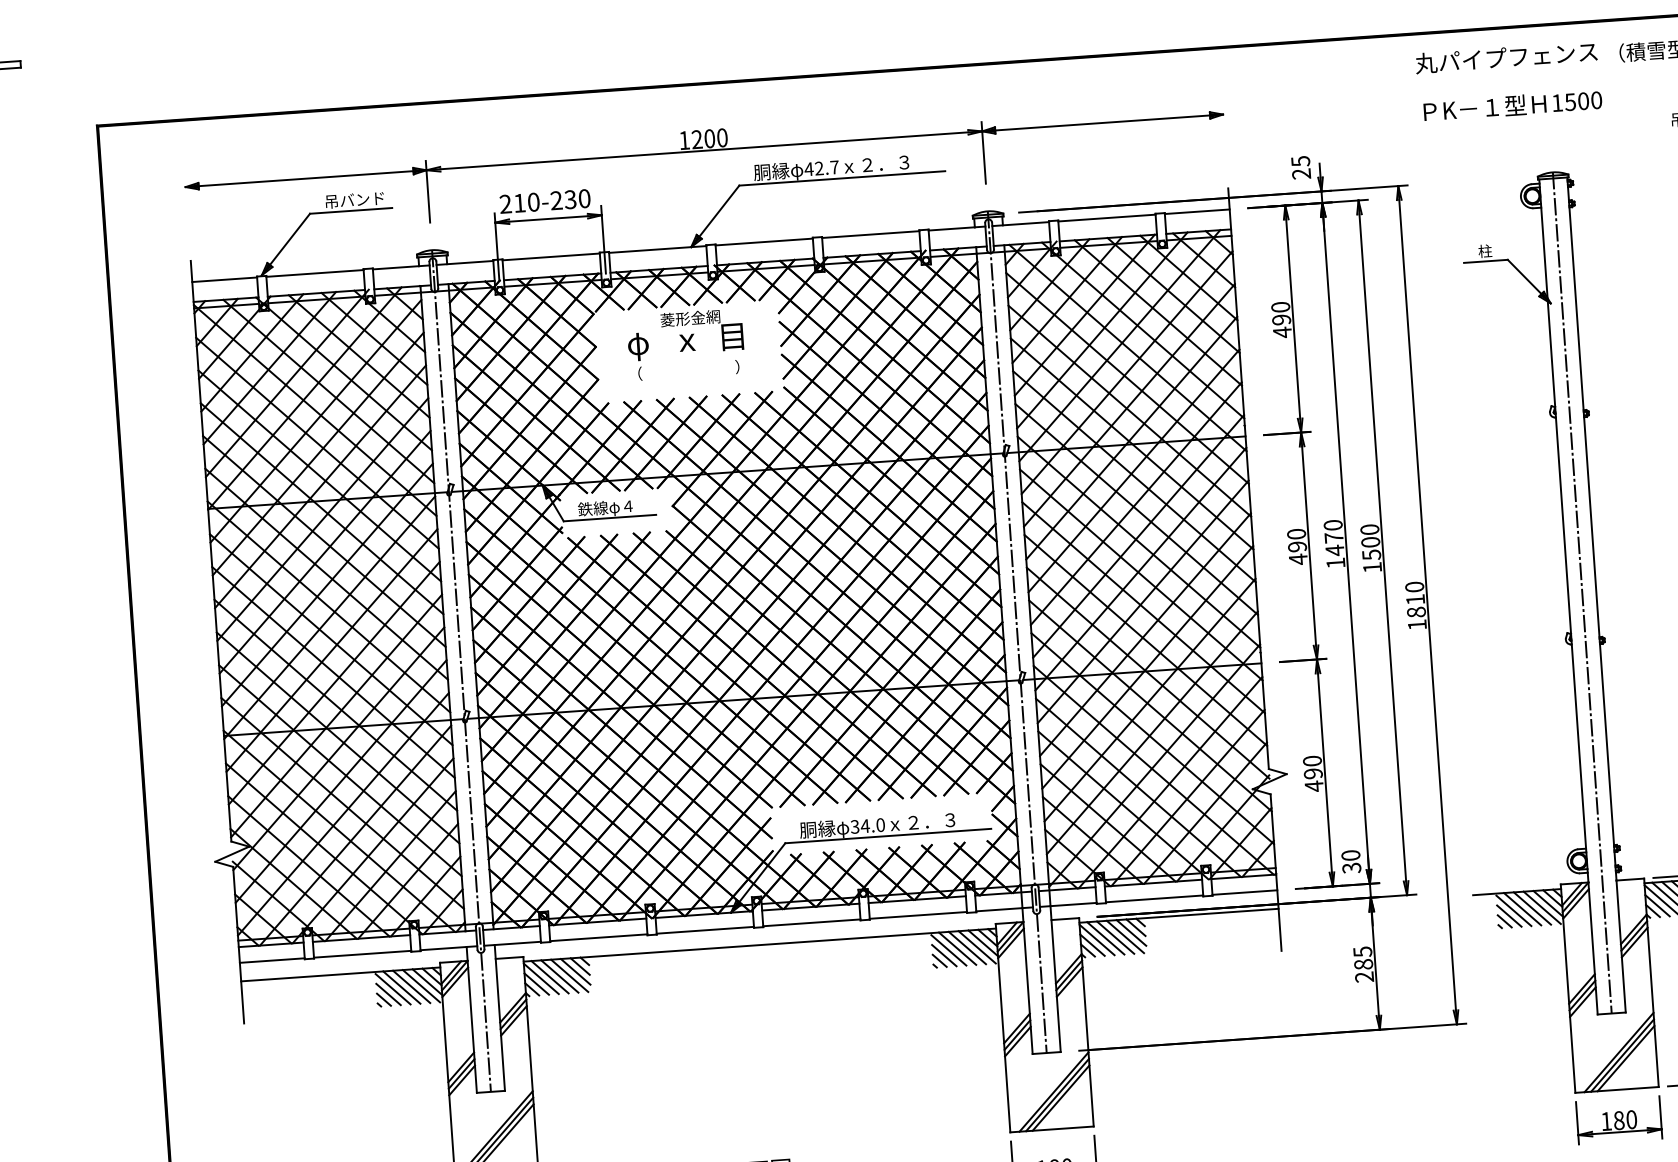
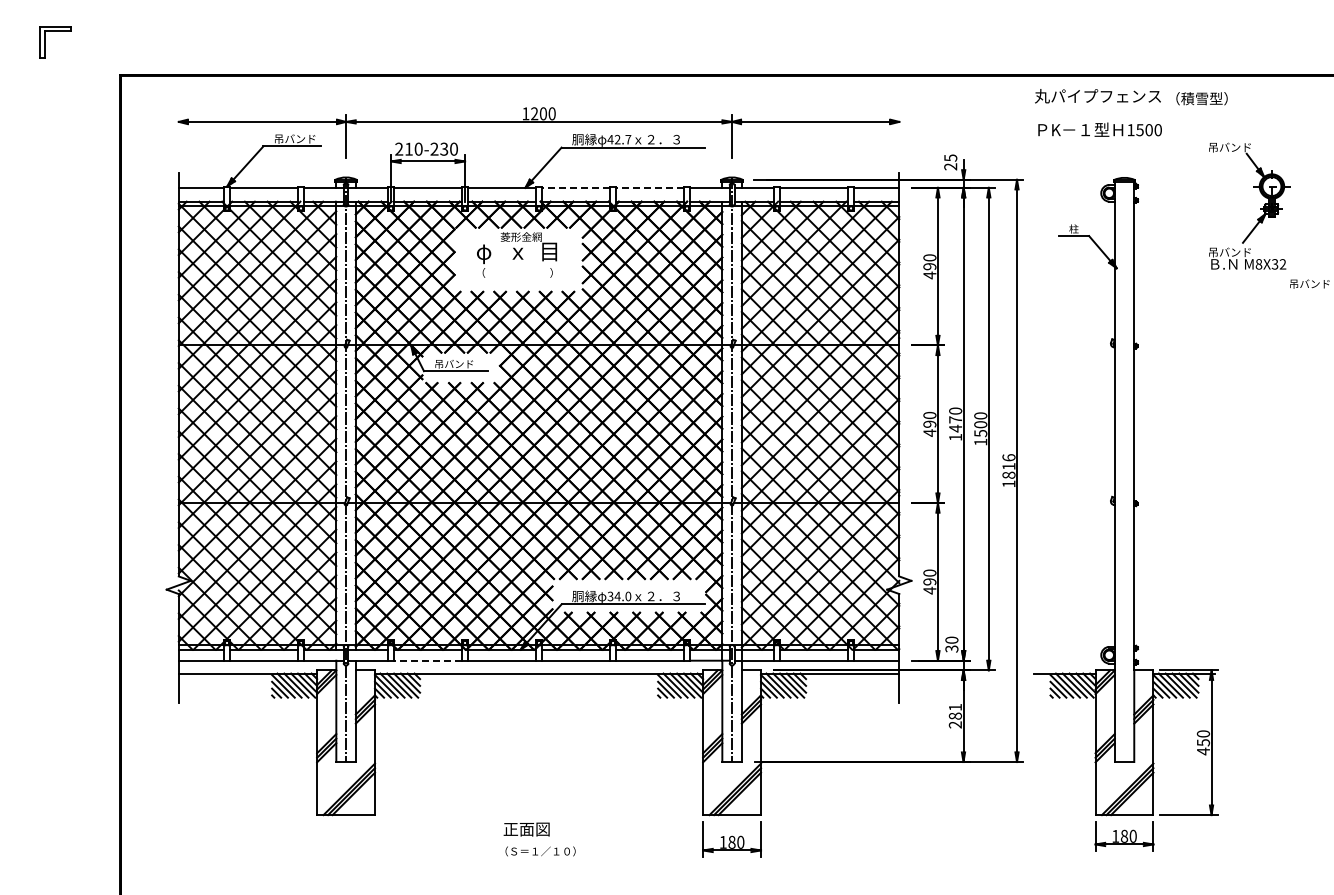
line: (871, 234) -> (650, 187), solid -> dashed
line: (764, 241) -> (576, 187), solid -> dashed
text: (605, 508) -> (453, 364), 鉄線φ４ -> 吊バンド
text: (1414, 586) -> (1008, 457), 1810 -> 1816
line: (1582, 592) -> (1124, 469), removed
line: (599, 937) -> (428, 660), solid -> dashed
text: (1362, 952) -> (955, 707), 285 -> 281

